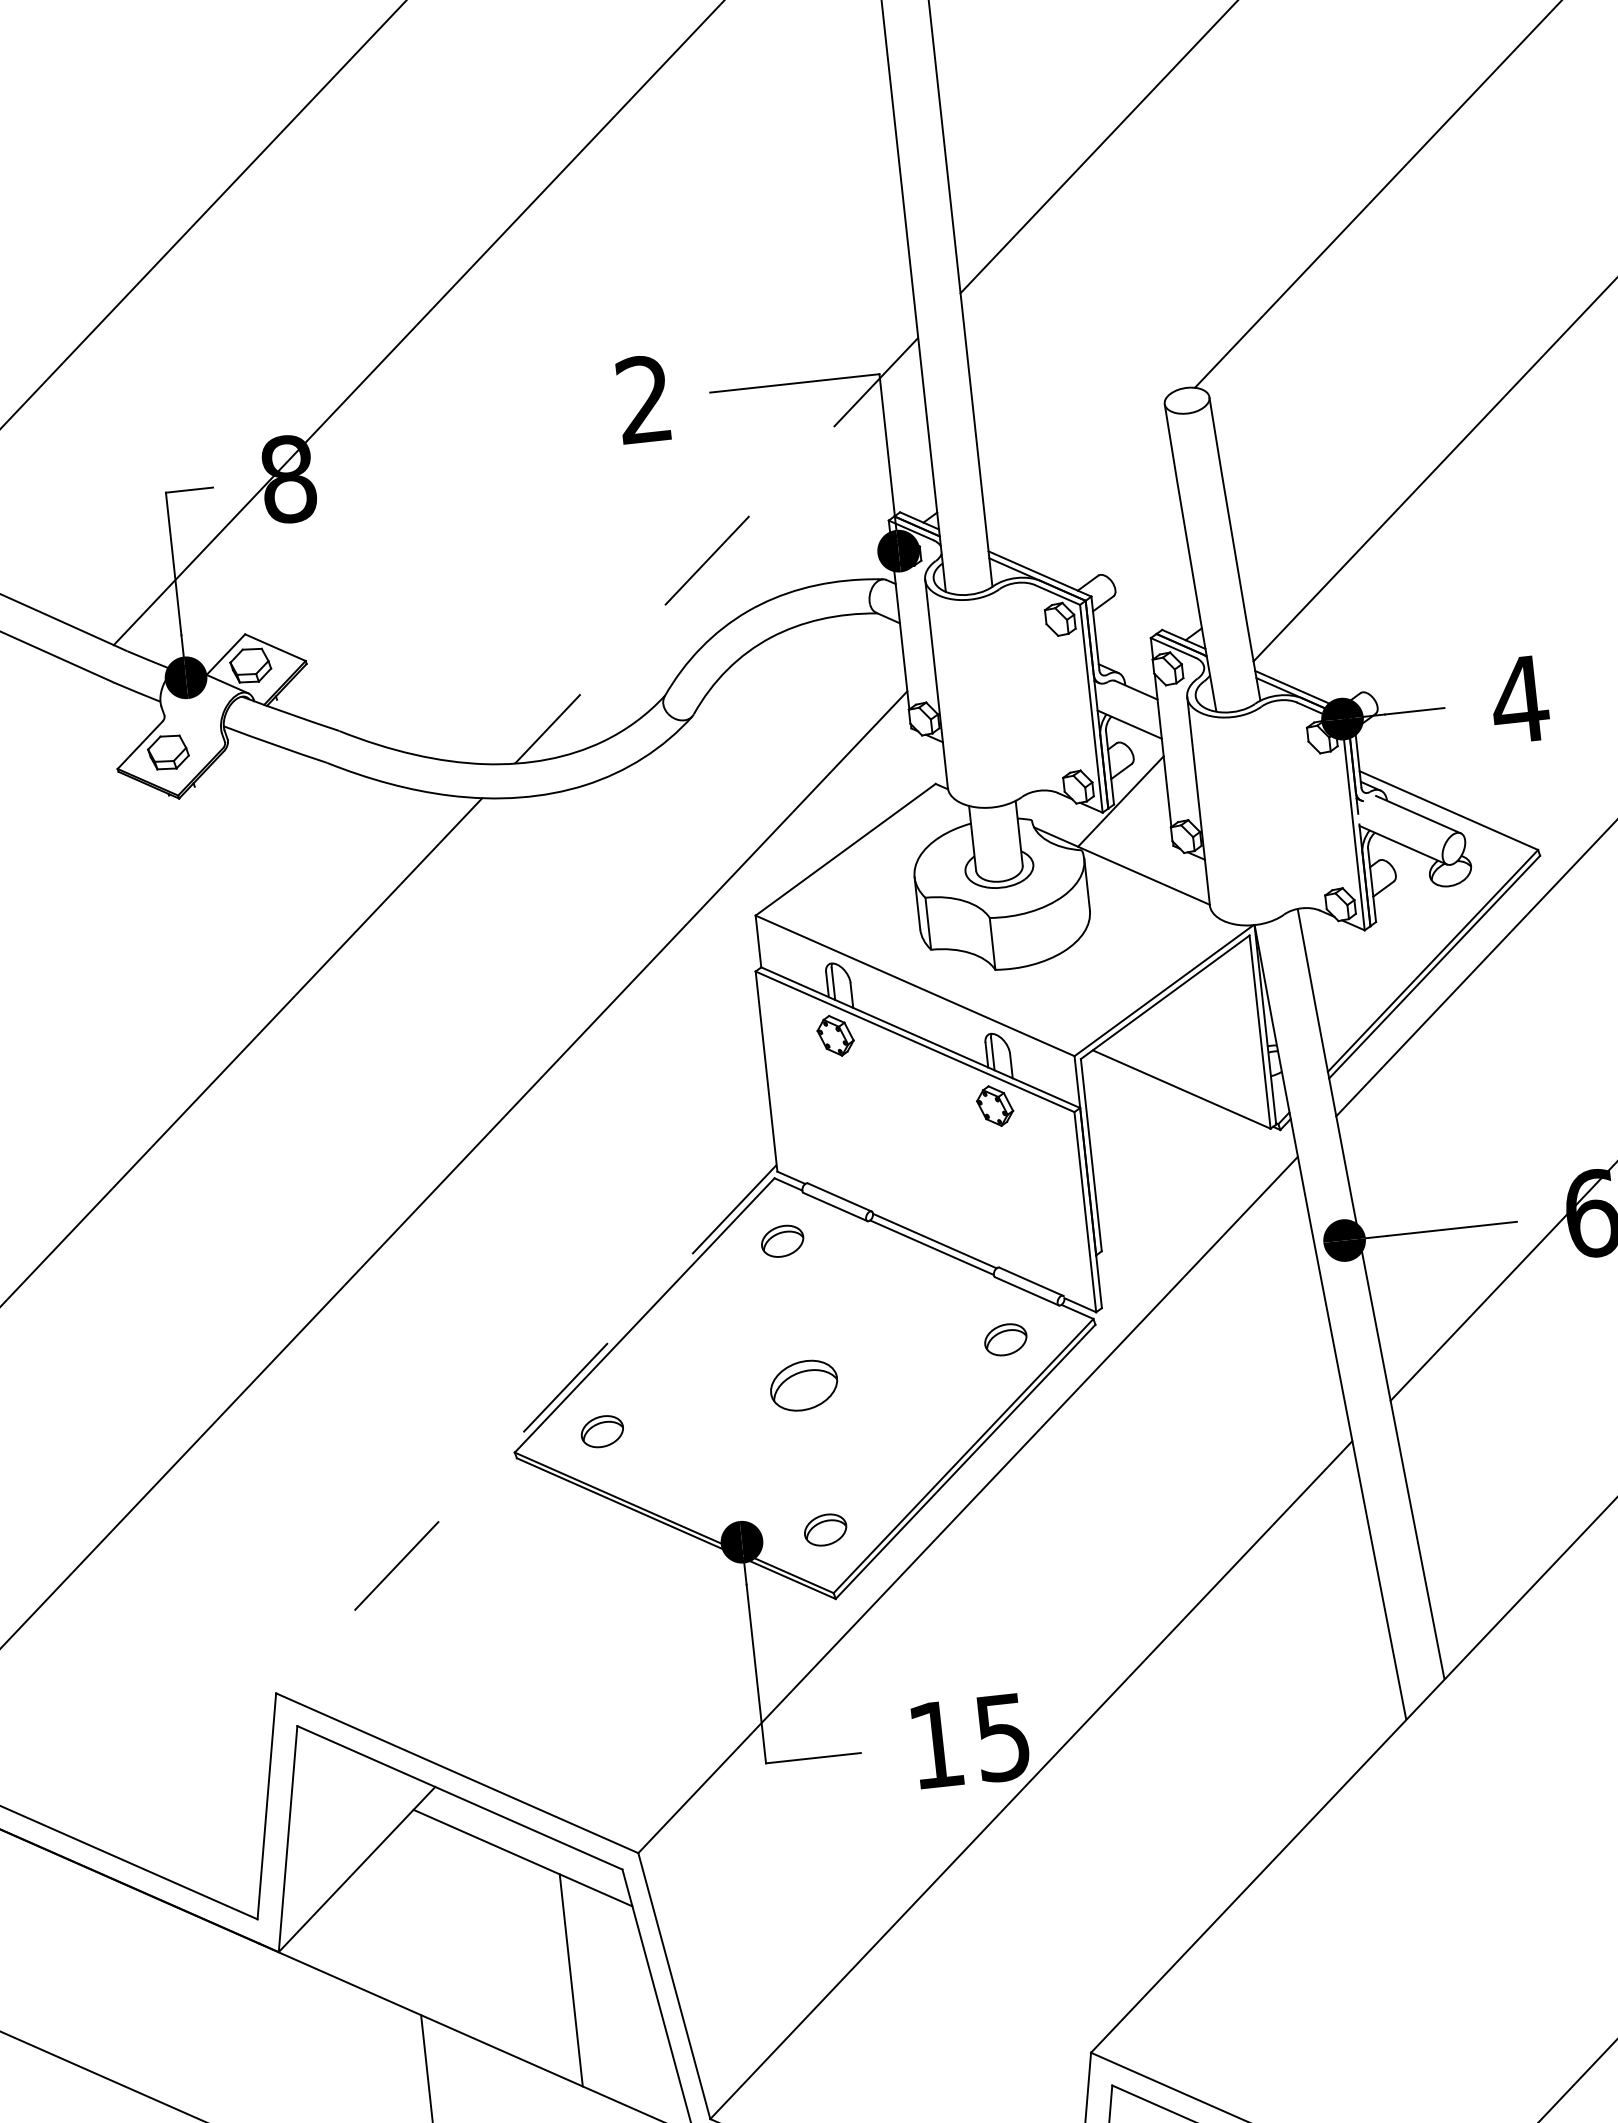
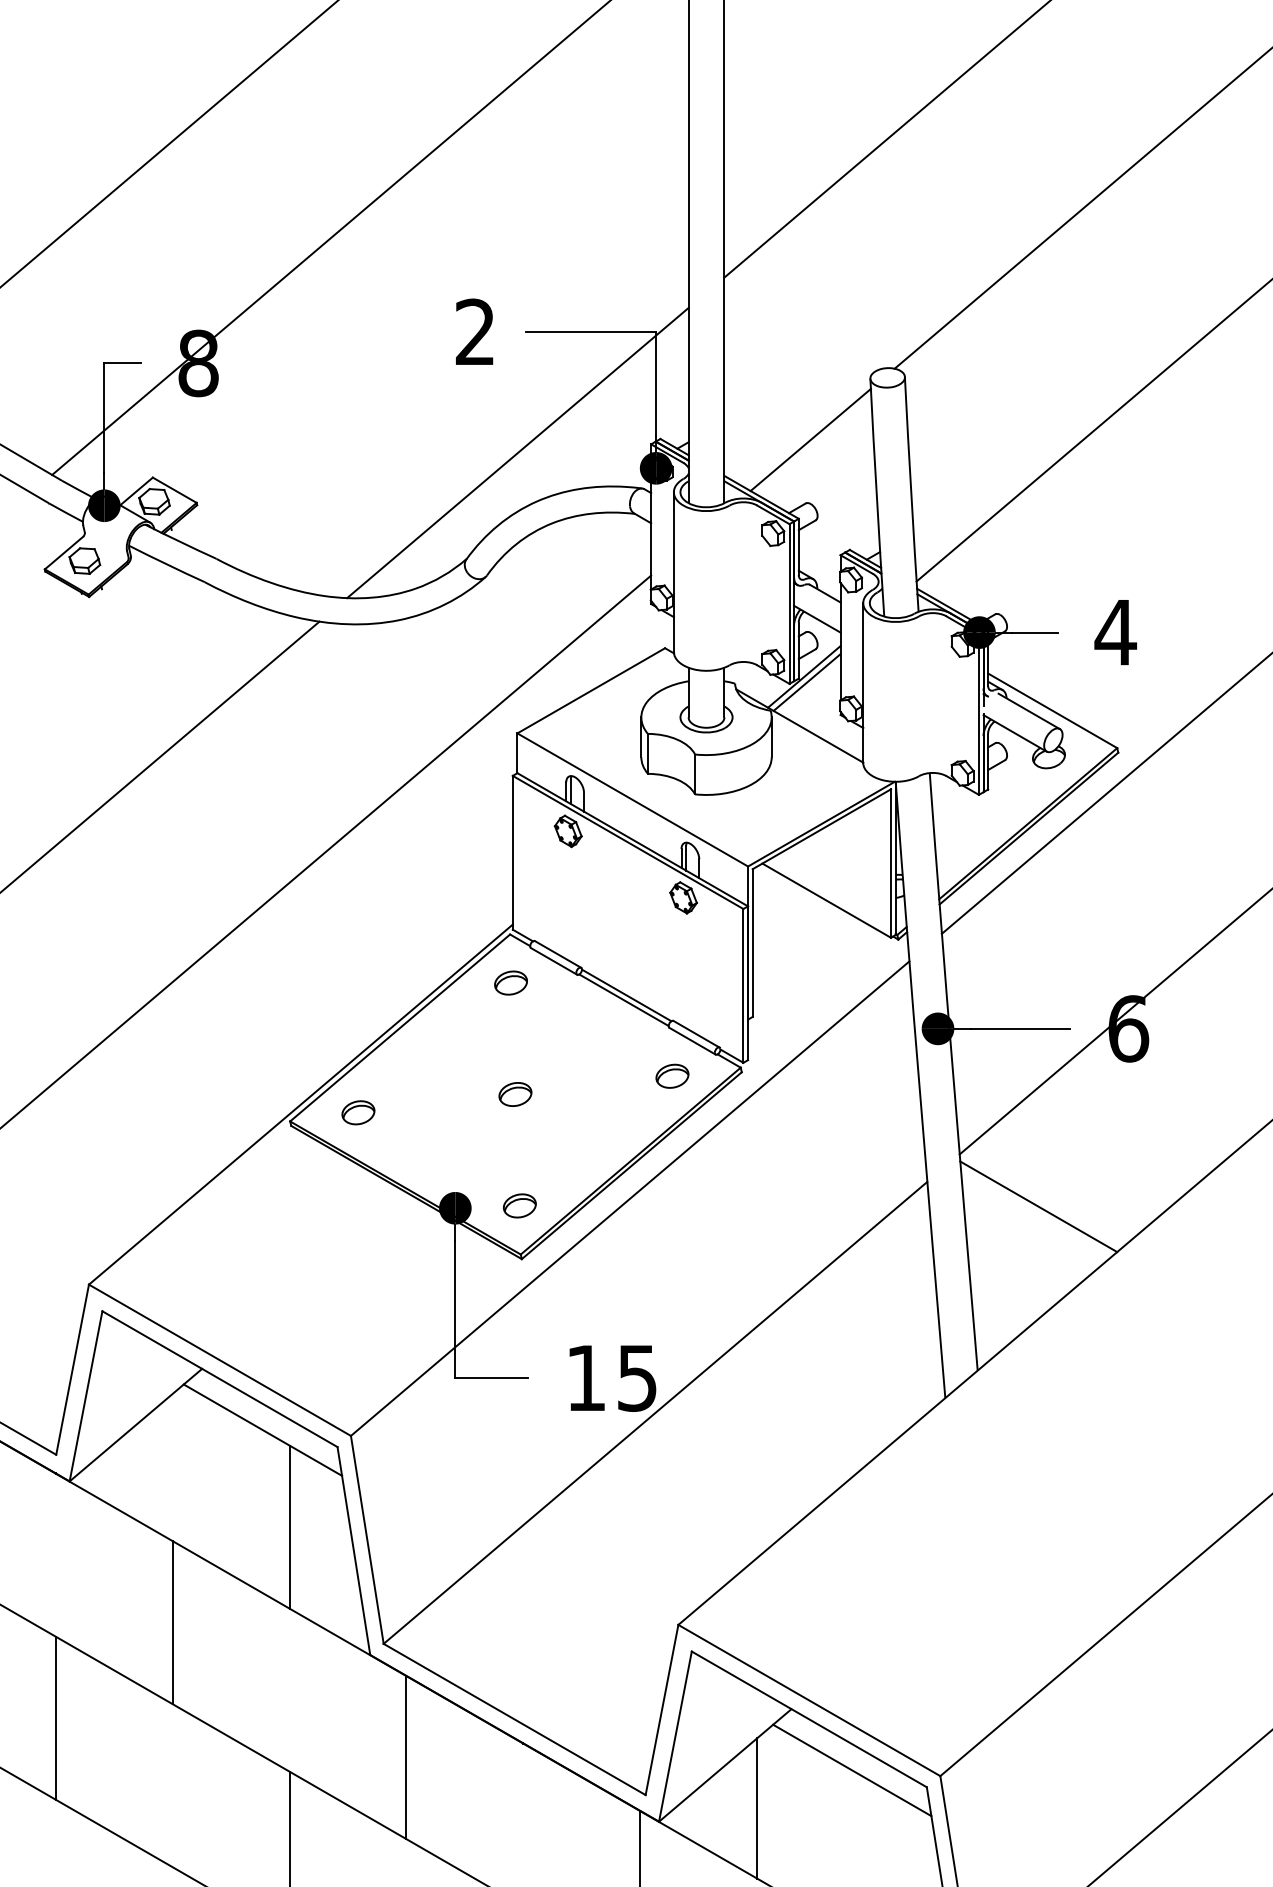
line: (1095, 491) -> (810, 439), added
line: (716, 551) -> (517, 453), dashed -> solid
line: (1124, 808) -> (806, 682), added
part: (804, 1385) -> (515, 1094), size x0.62
line: (525, 1429) -> (300, 1104), dashed -> solid
line: (1500, 1457) -> (1038, 1206), added

